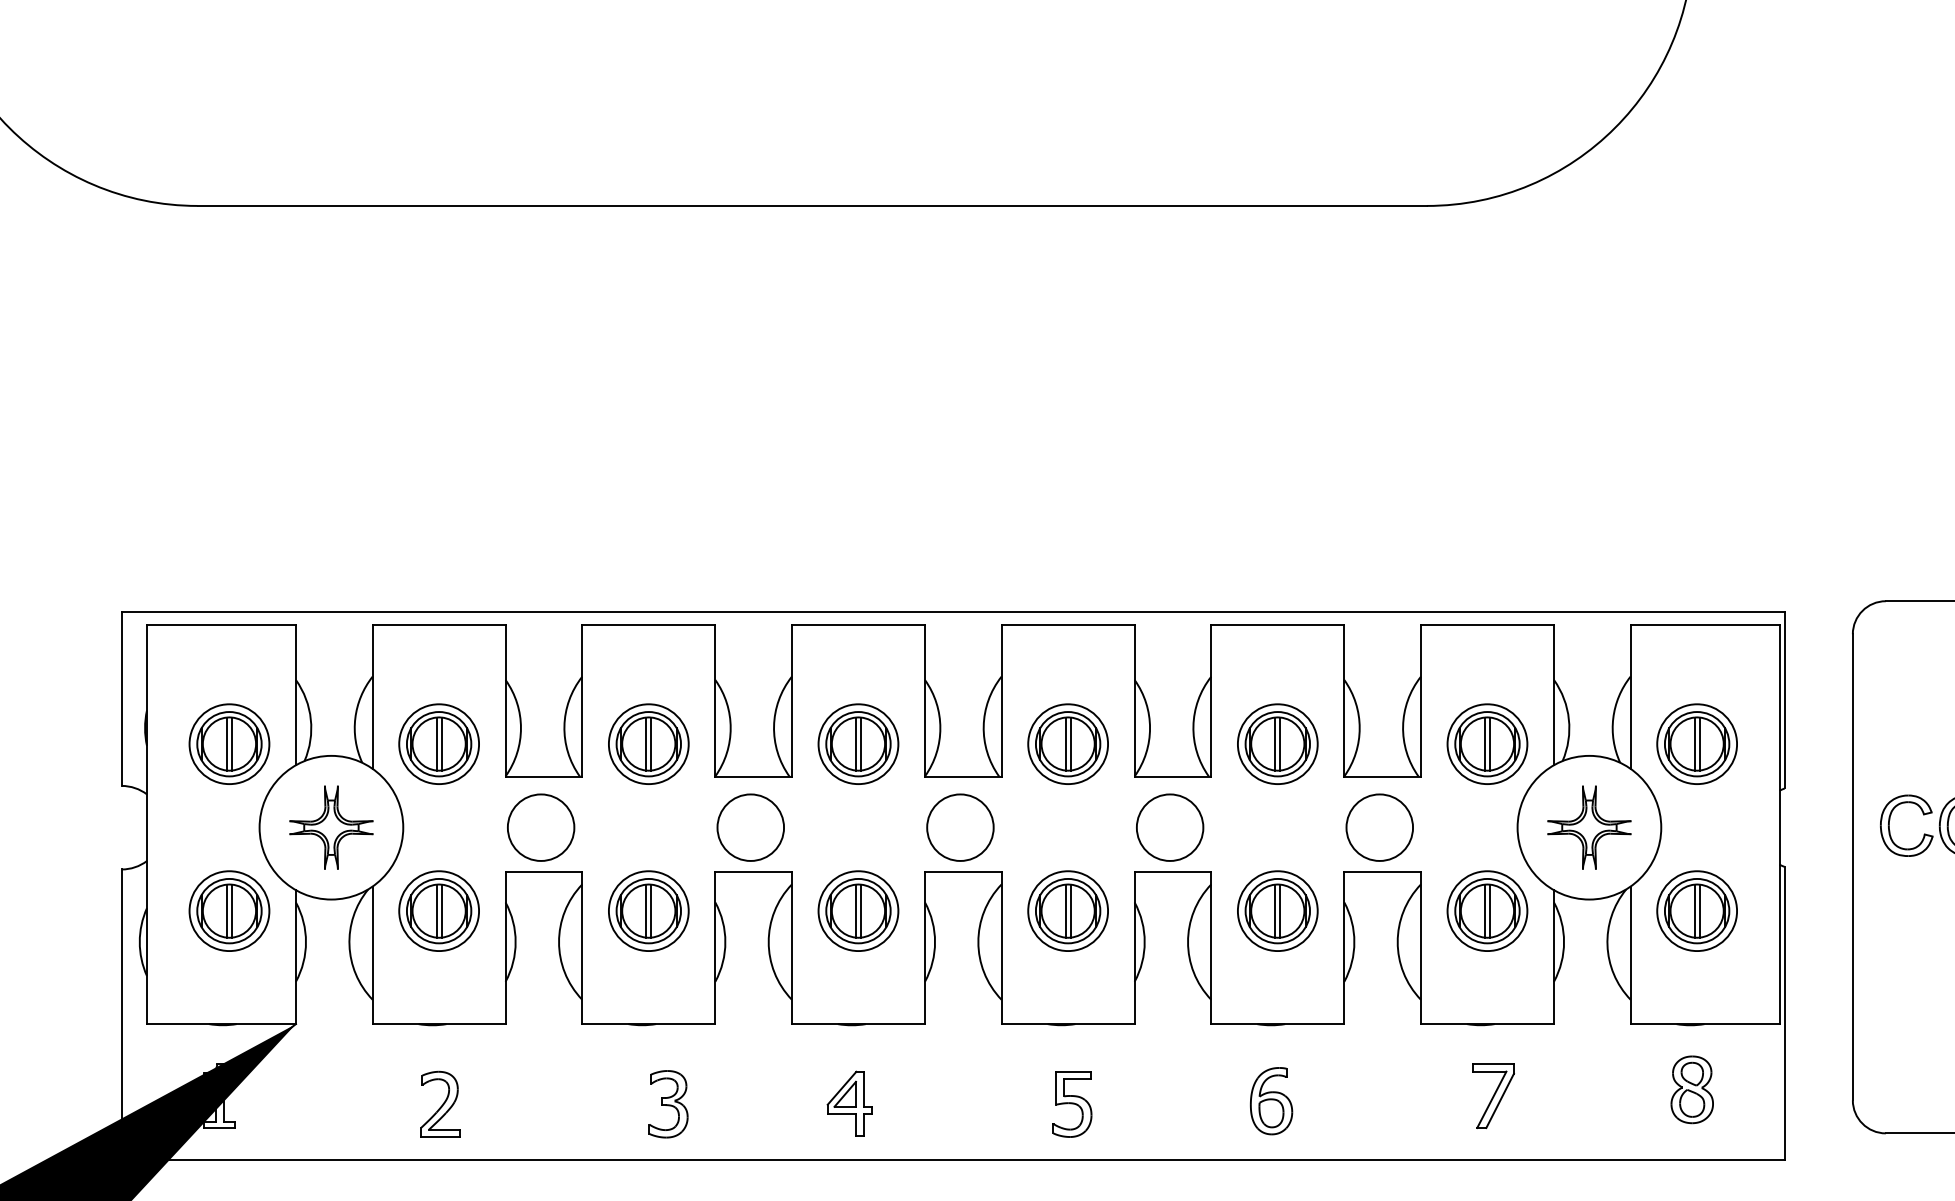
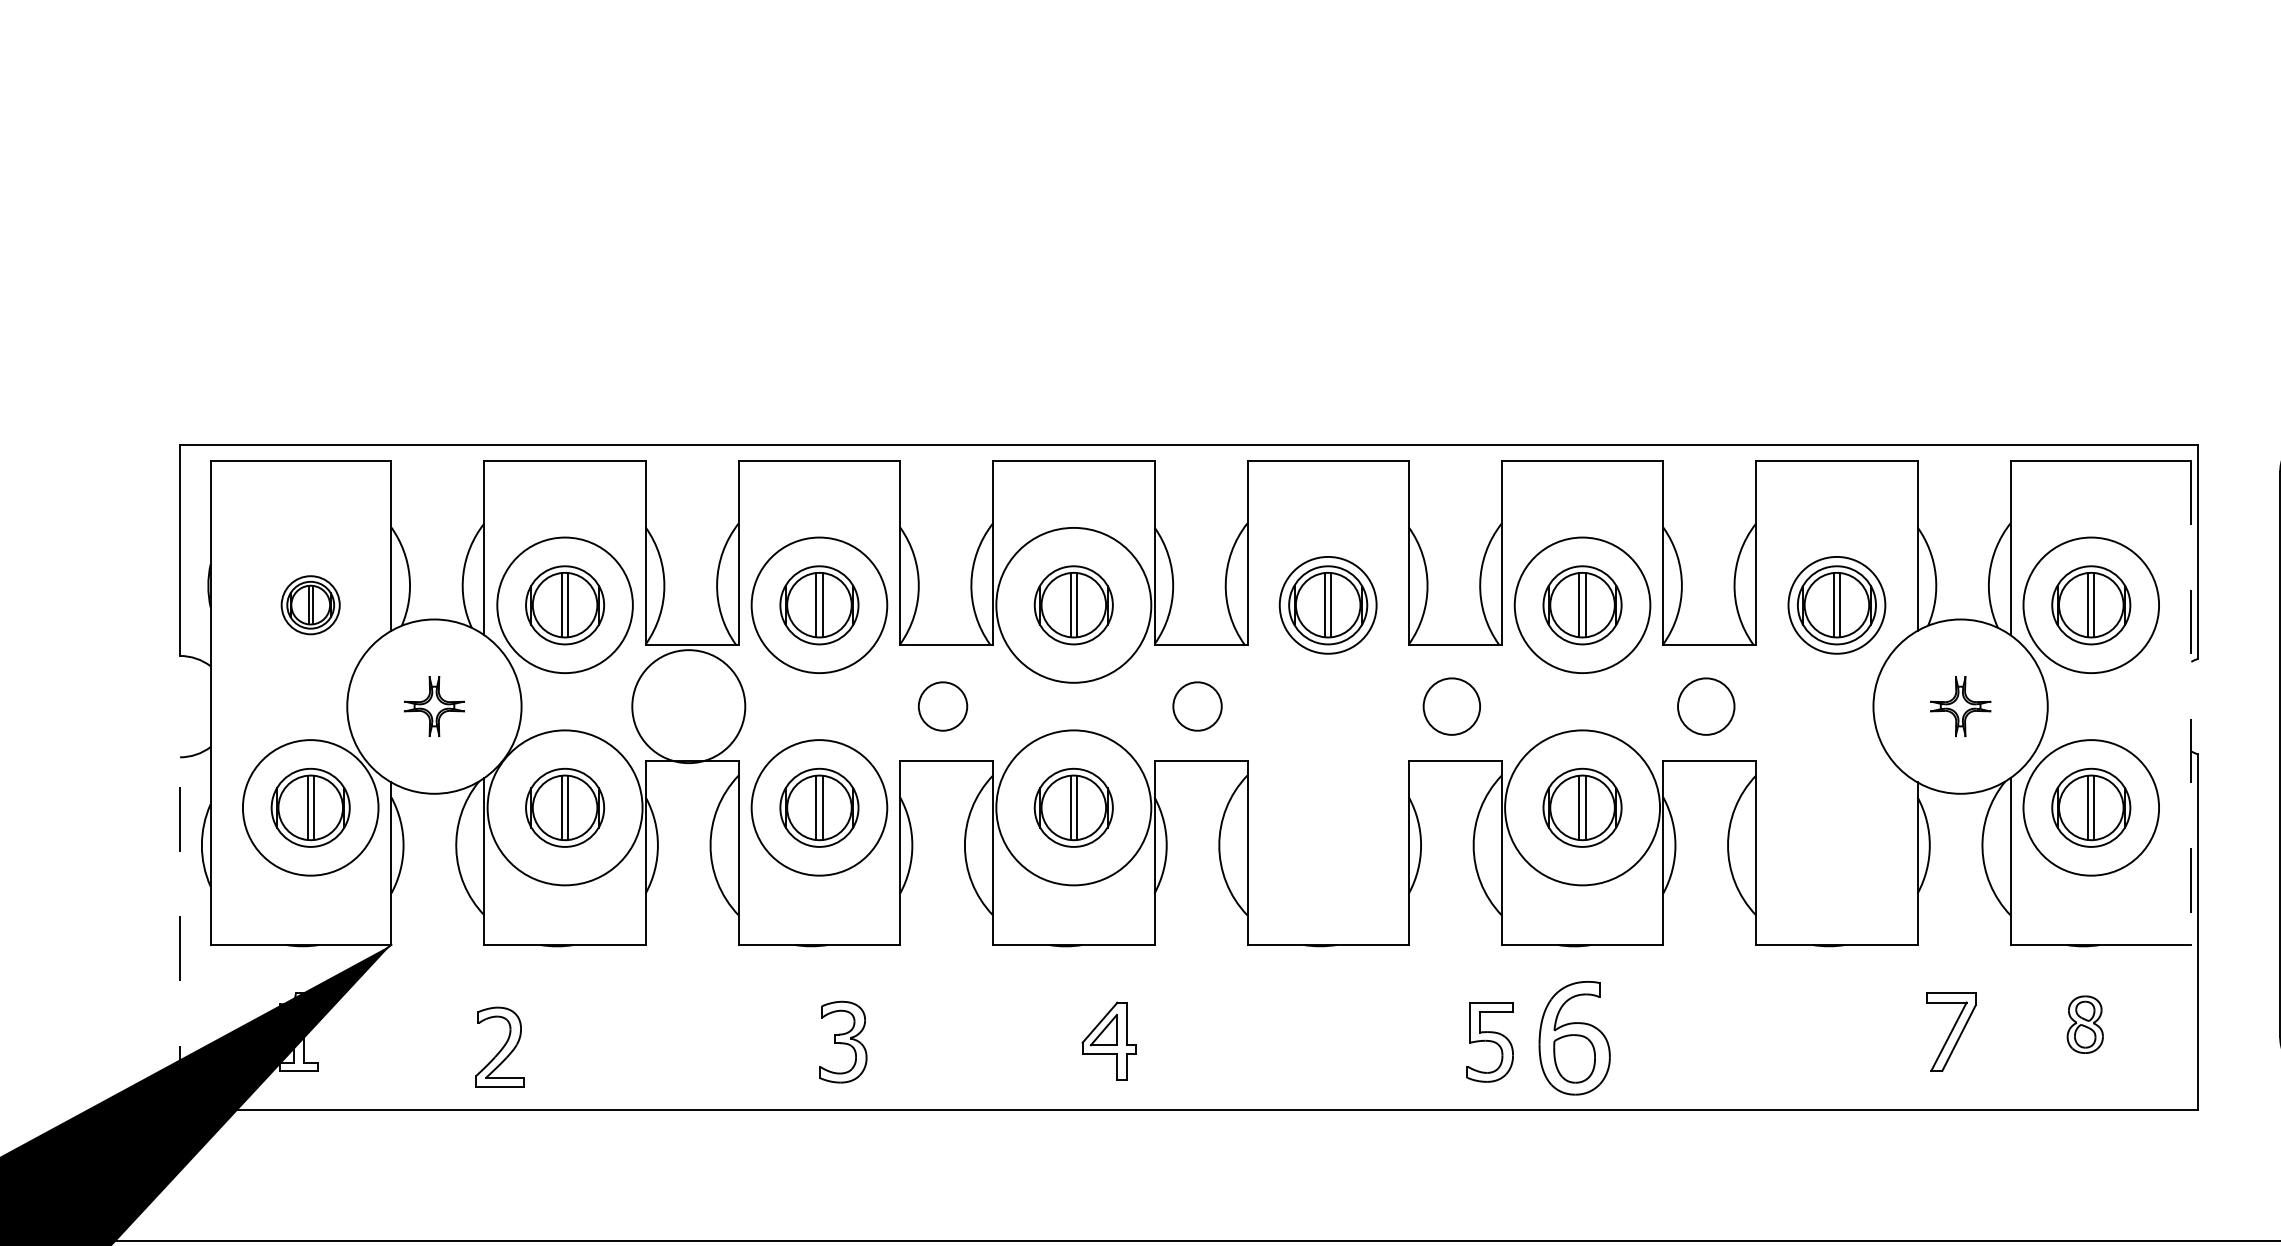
part: (229, 743) -> (310, 604), size x0.6
circle: (439, 744) -> (565, 605), size x1.4
circle: (648, 744) -> (819, 605), size x1.4
circle: (858, 744) -> (1073, 605), size x1.6
circle: (1277, 744) -> (1582, 605), size x1.4
circle: (1697, 744) -> (2091, 605), size x1.4
line: (1779, 824) -> (2191, 702), solid -> dashed
part: (331, 827) -> (434, 706), size x0.6
circle: (540, 827) -> (688, 706), size x1.4
circle: (750, 827) -> (942, 706), size x0.6
circle: (960, 827) -> (1197, 706), size x0.6
circle: (1169, 827) -> (1451, 706), size x0.7
circle: (1379, 827) -> (1705, 706), size x0.7
part: (1589, 827) -> (1960, 706), size x0.6
part: (1067, 910) -> (1327, 807), removed
part: (1487, 910) -> (1836, 807), removed
circle: (229, 911) -> (310, 808), size x1.4
circle: (439, 911) -> (565, 808), size x1.6
circle: (648, 911) -> (819, 808), size x1.4
circle: (858, 911) -> (1073, 808), size x1.6
circle: (1277, 911) -> (1582, 808), size x1.6
circle: (1697, 911) -> (2091, 808), size x1.4
line: (121, 1014) -> (179, 933), solid -> dashed
part: (1691, 1089) -> (2084, 1024), size x0.7
part: (1493, 1095) -> (1951, 1031), moved
part: (1271, 1101) -> (1574, 1038), size x1.4
part: (440, 1103) -> (500, 1046), moved
part: (849, 1103) -> (1109, 1041), moved
part: (1072, 1104) -> (1489, 1042), moved

